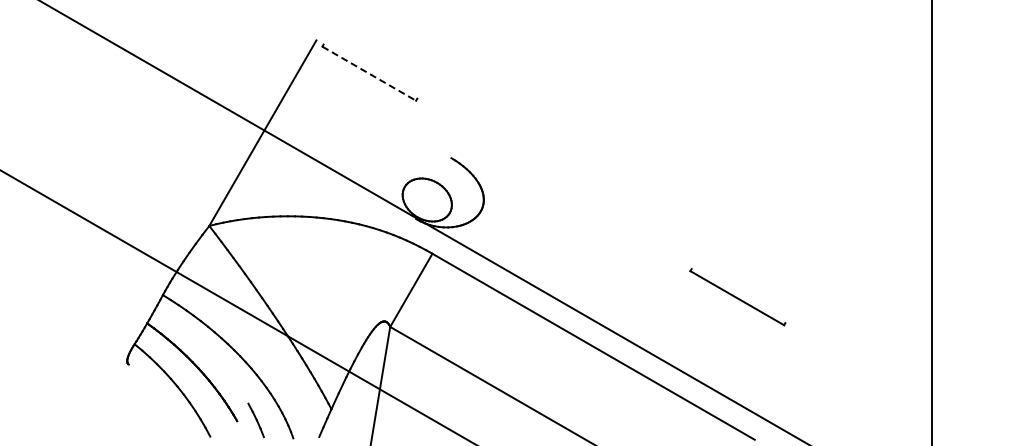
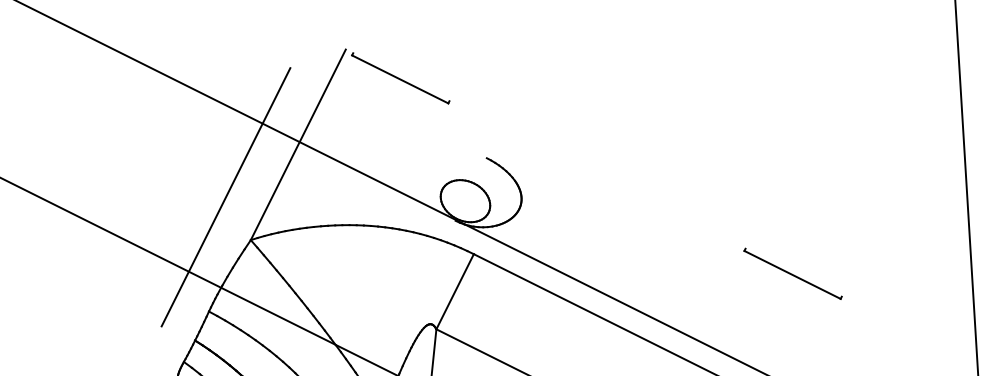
line: (369, 73) -> (400, 79), dashed -> solid
line: (186, 181) -> (225, 197), added
part: (737, 297) -> (792, 274), moved

